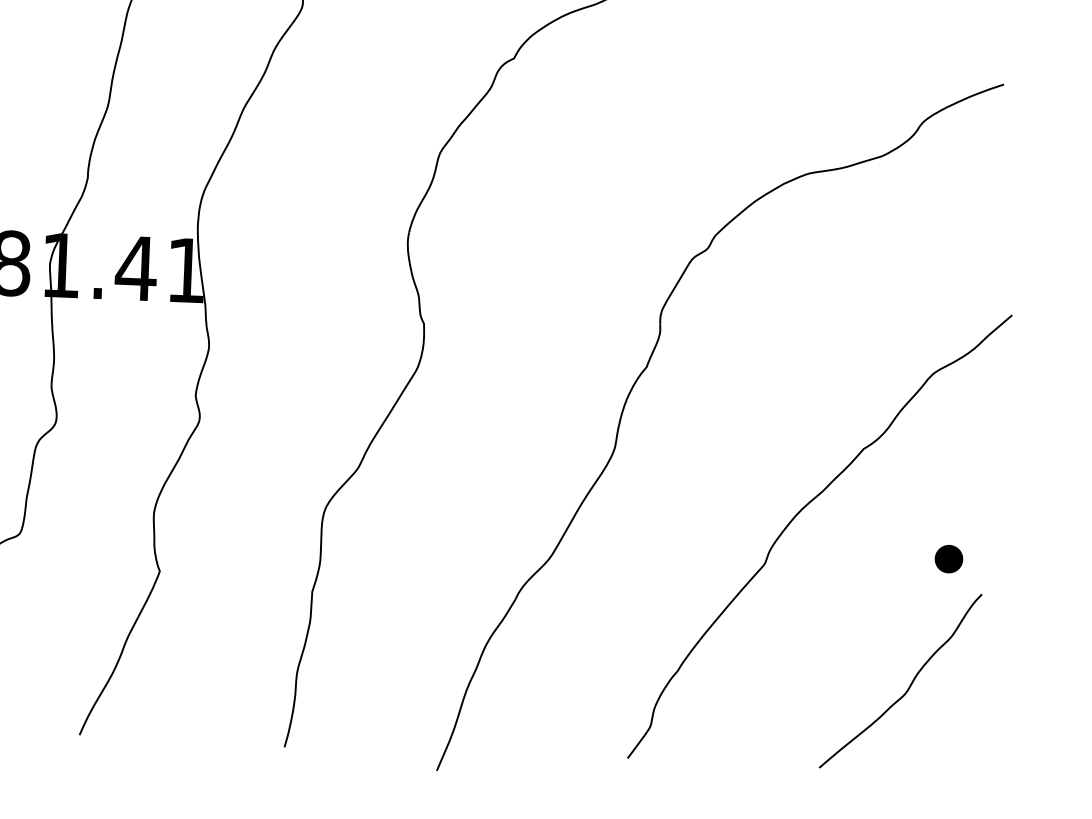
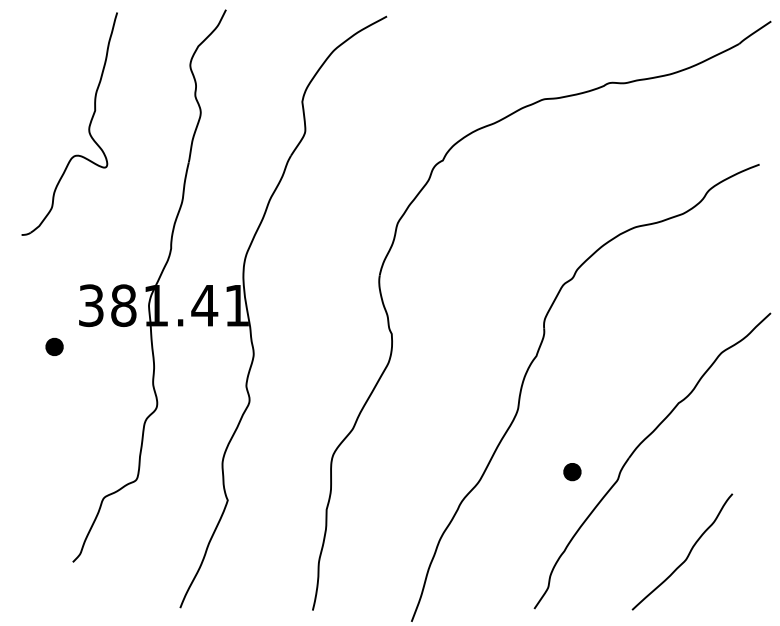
part: (949, 559) -> (572, 472), moved
curve: (909, 683) -> (688, 553), moved

